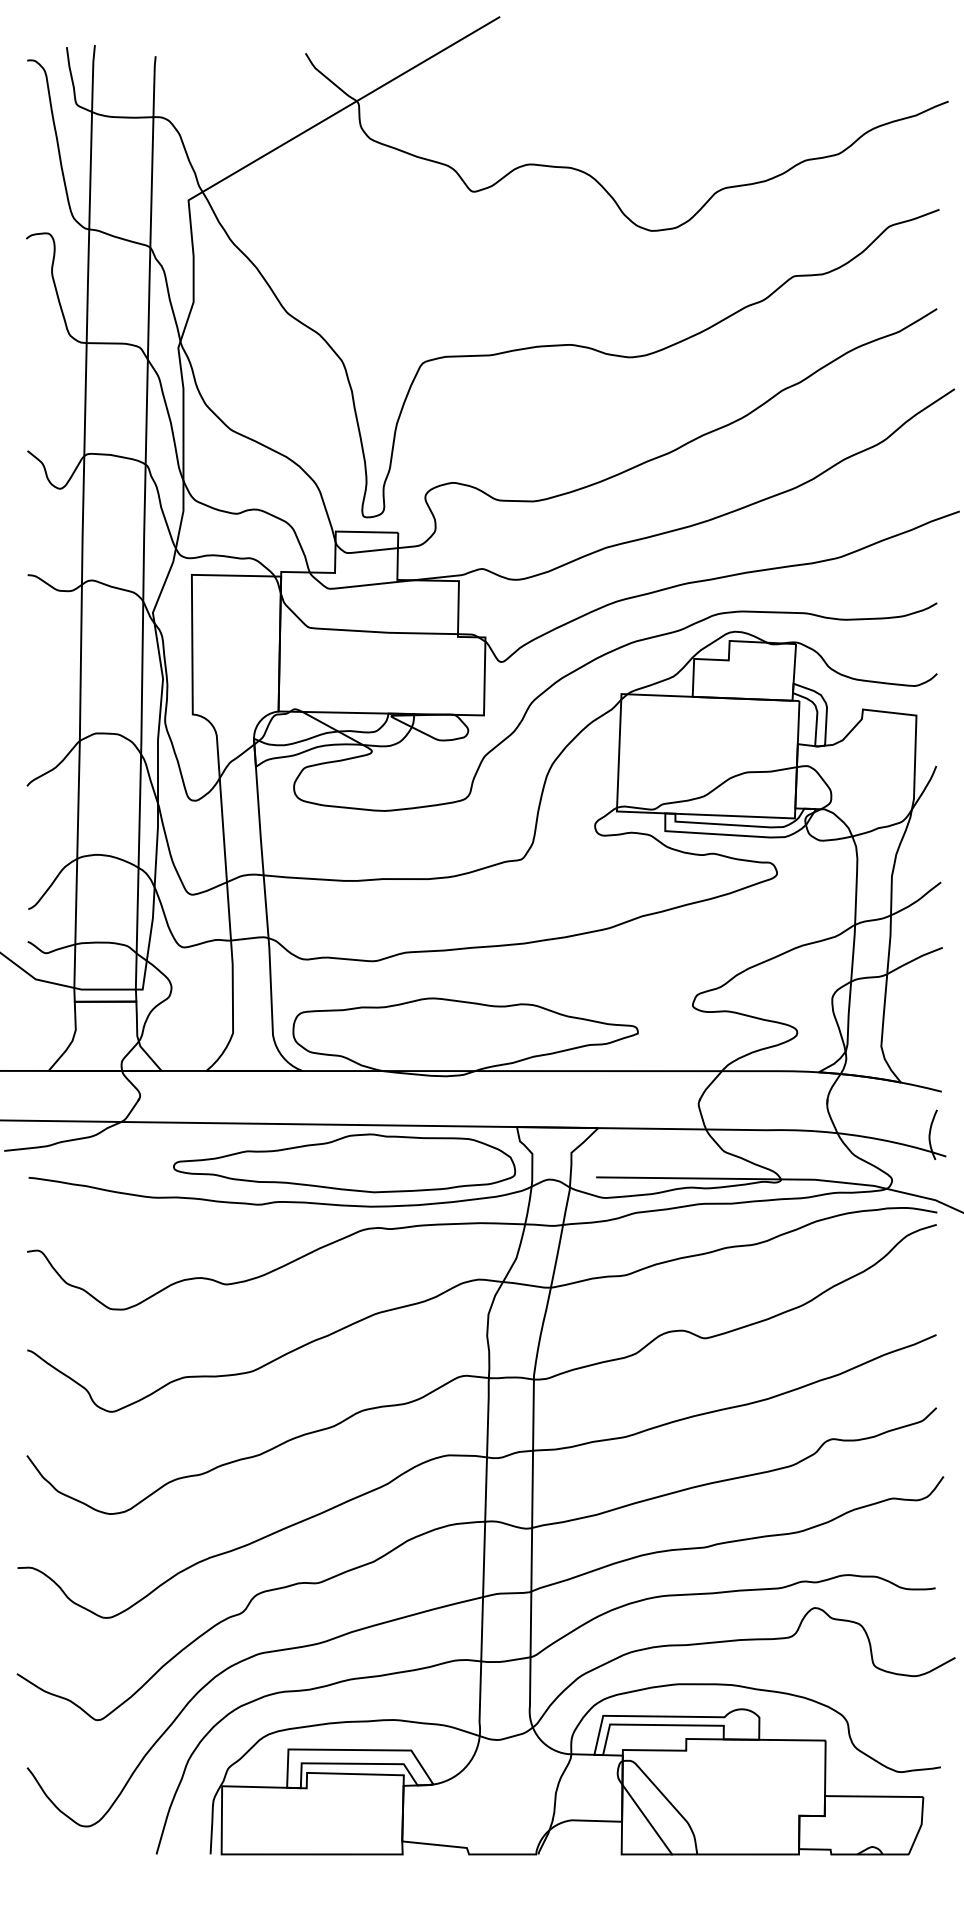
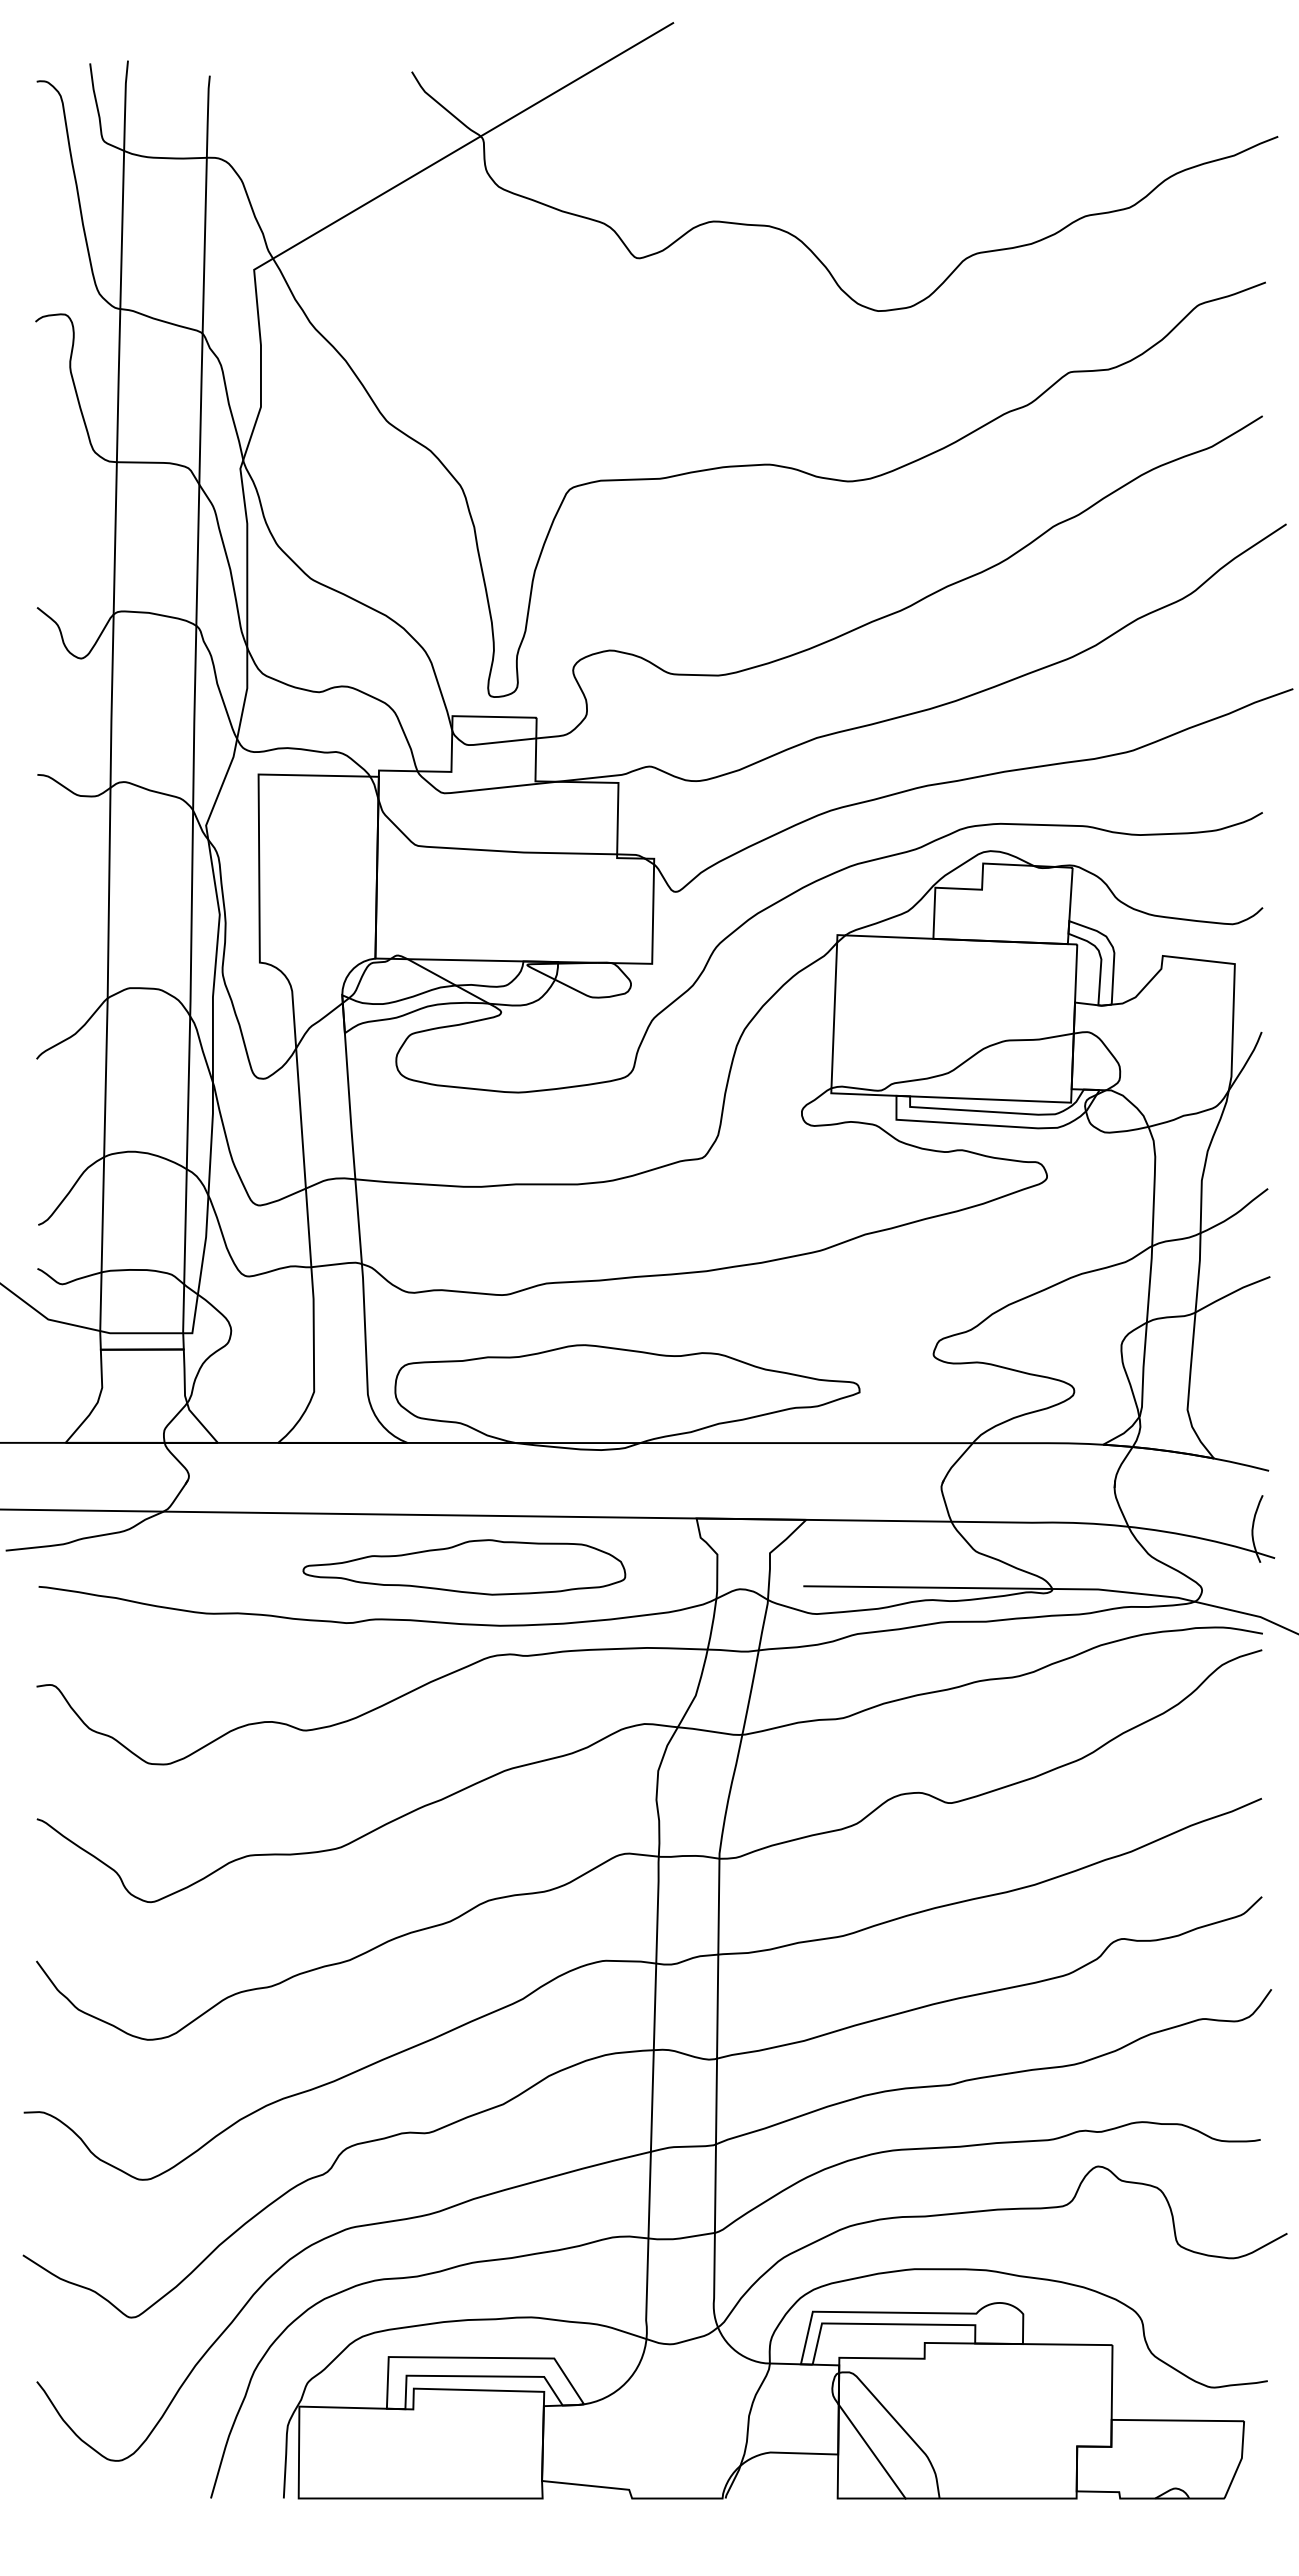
part: (344, 1163) -> (464, 1567), size x0.7

